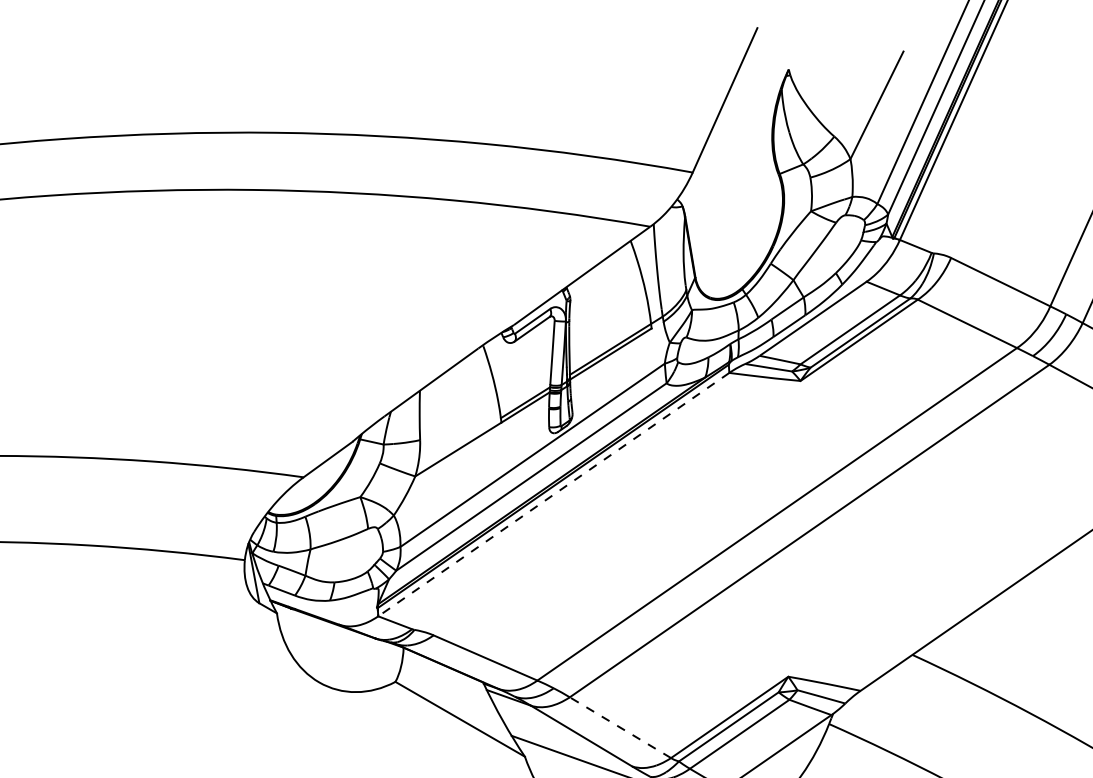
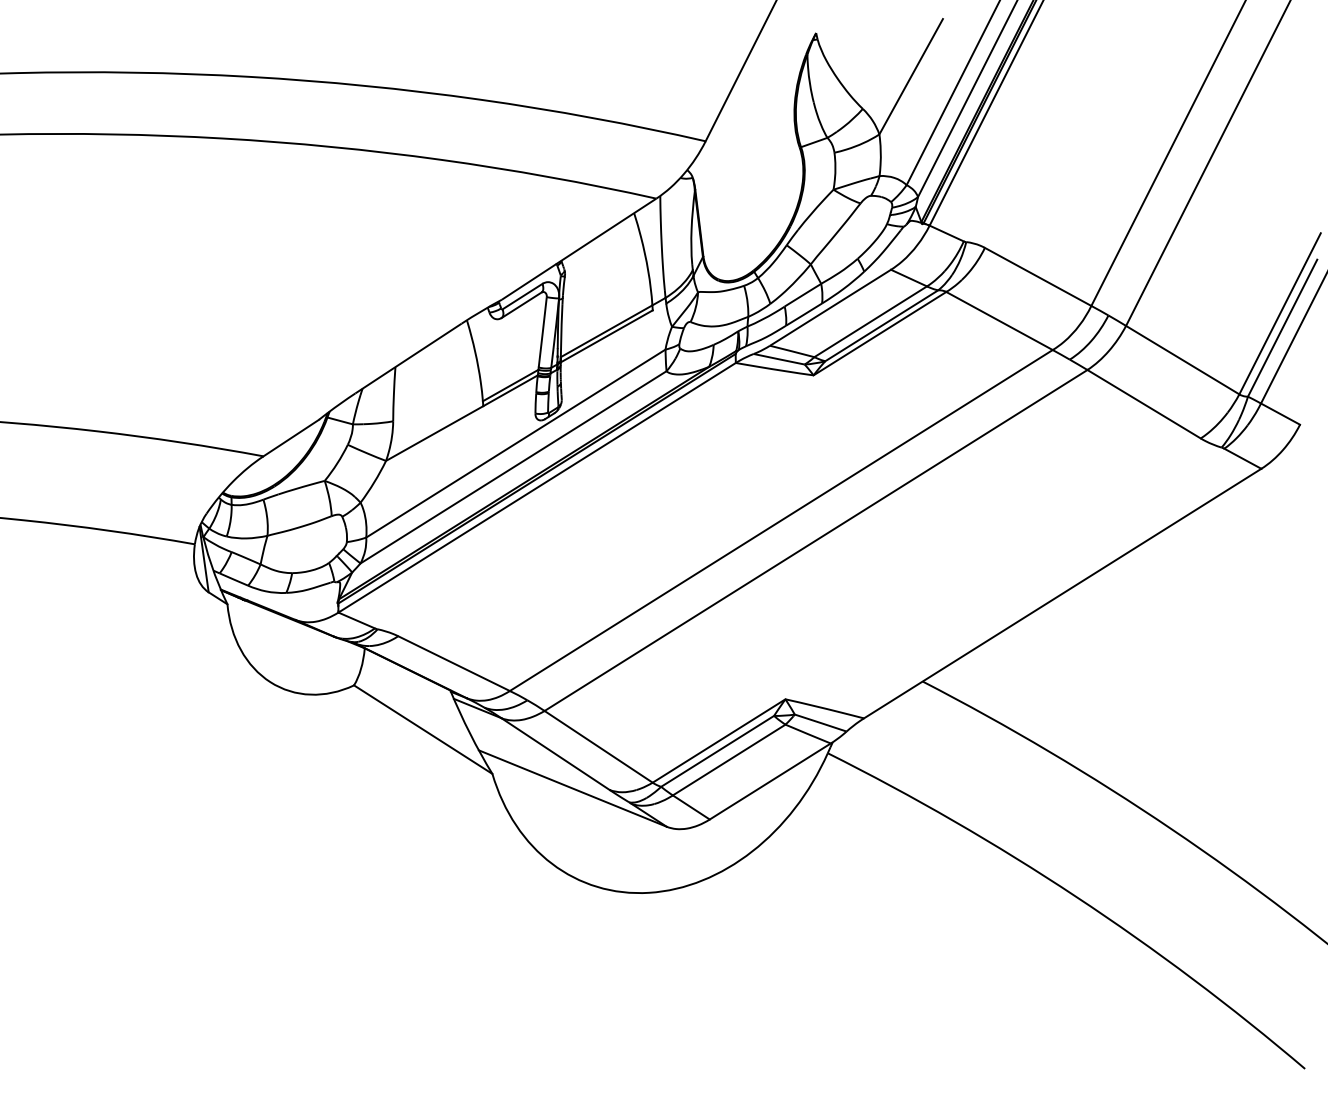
line: (554, 494) -> (537, 487), dashed -> solid
line: (620, 727) -> (598, 746), dashed -> solid

